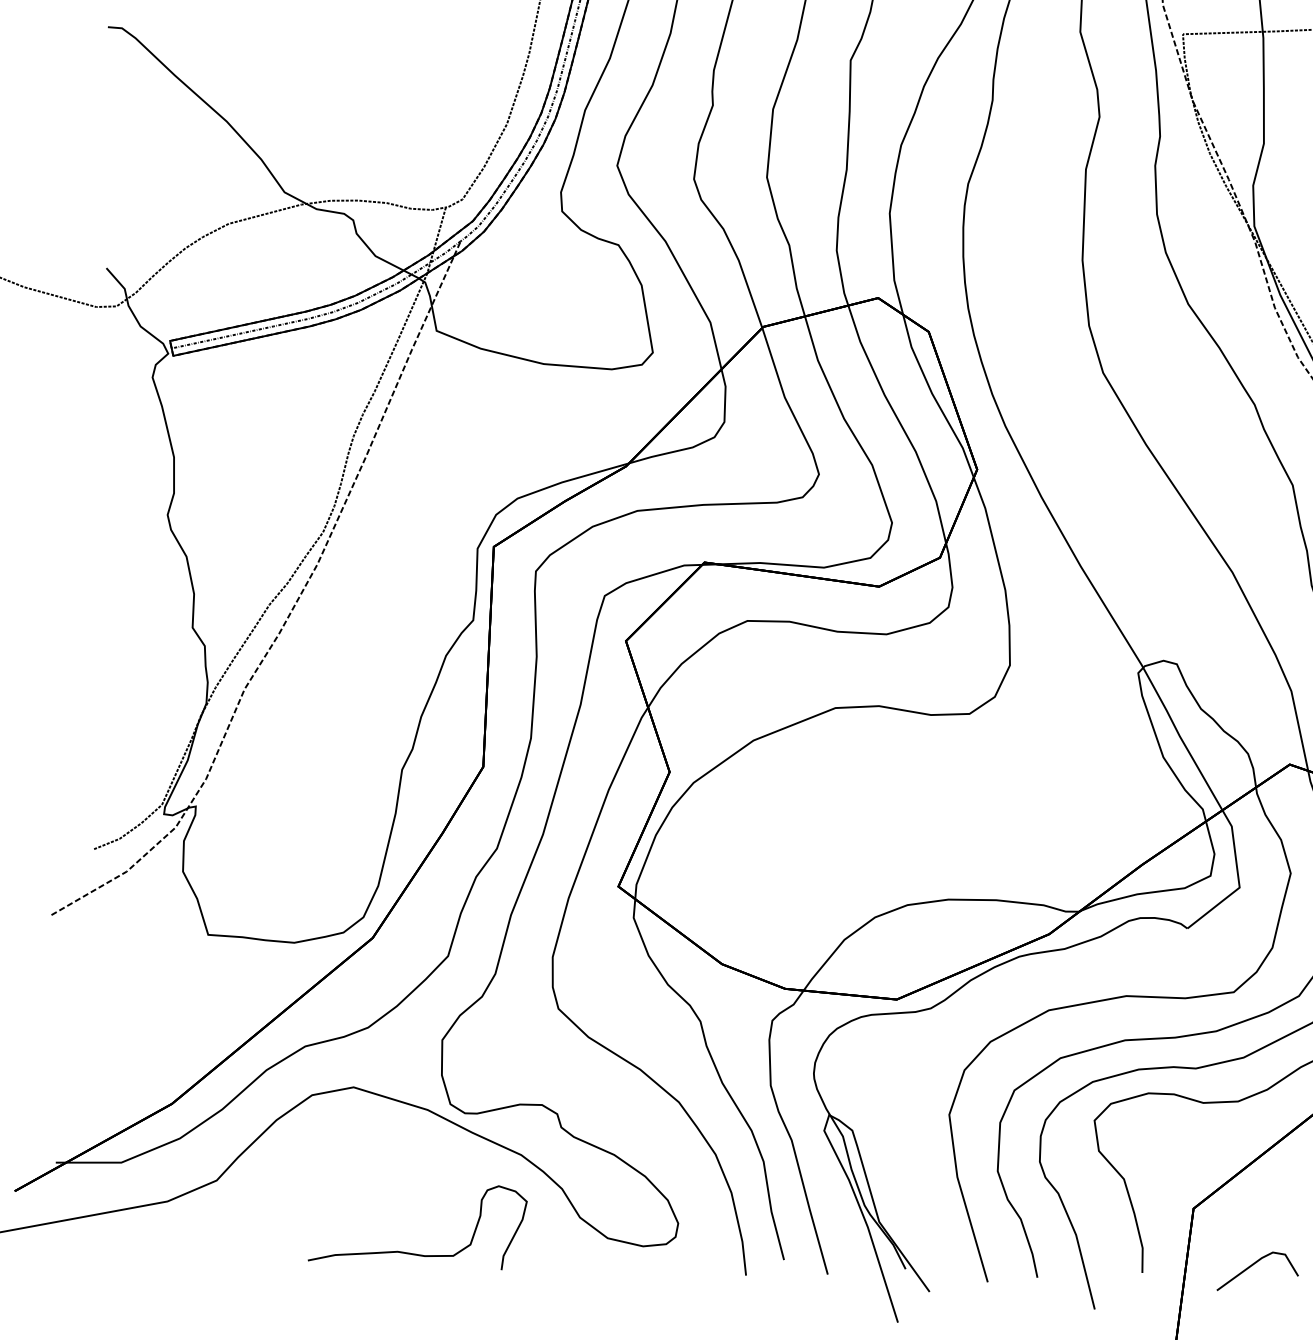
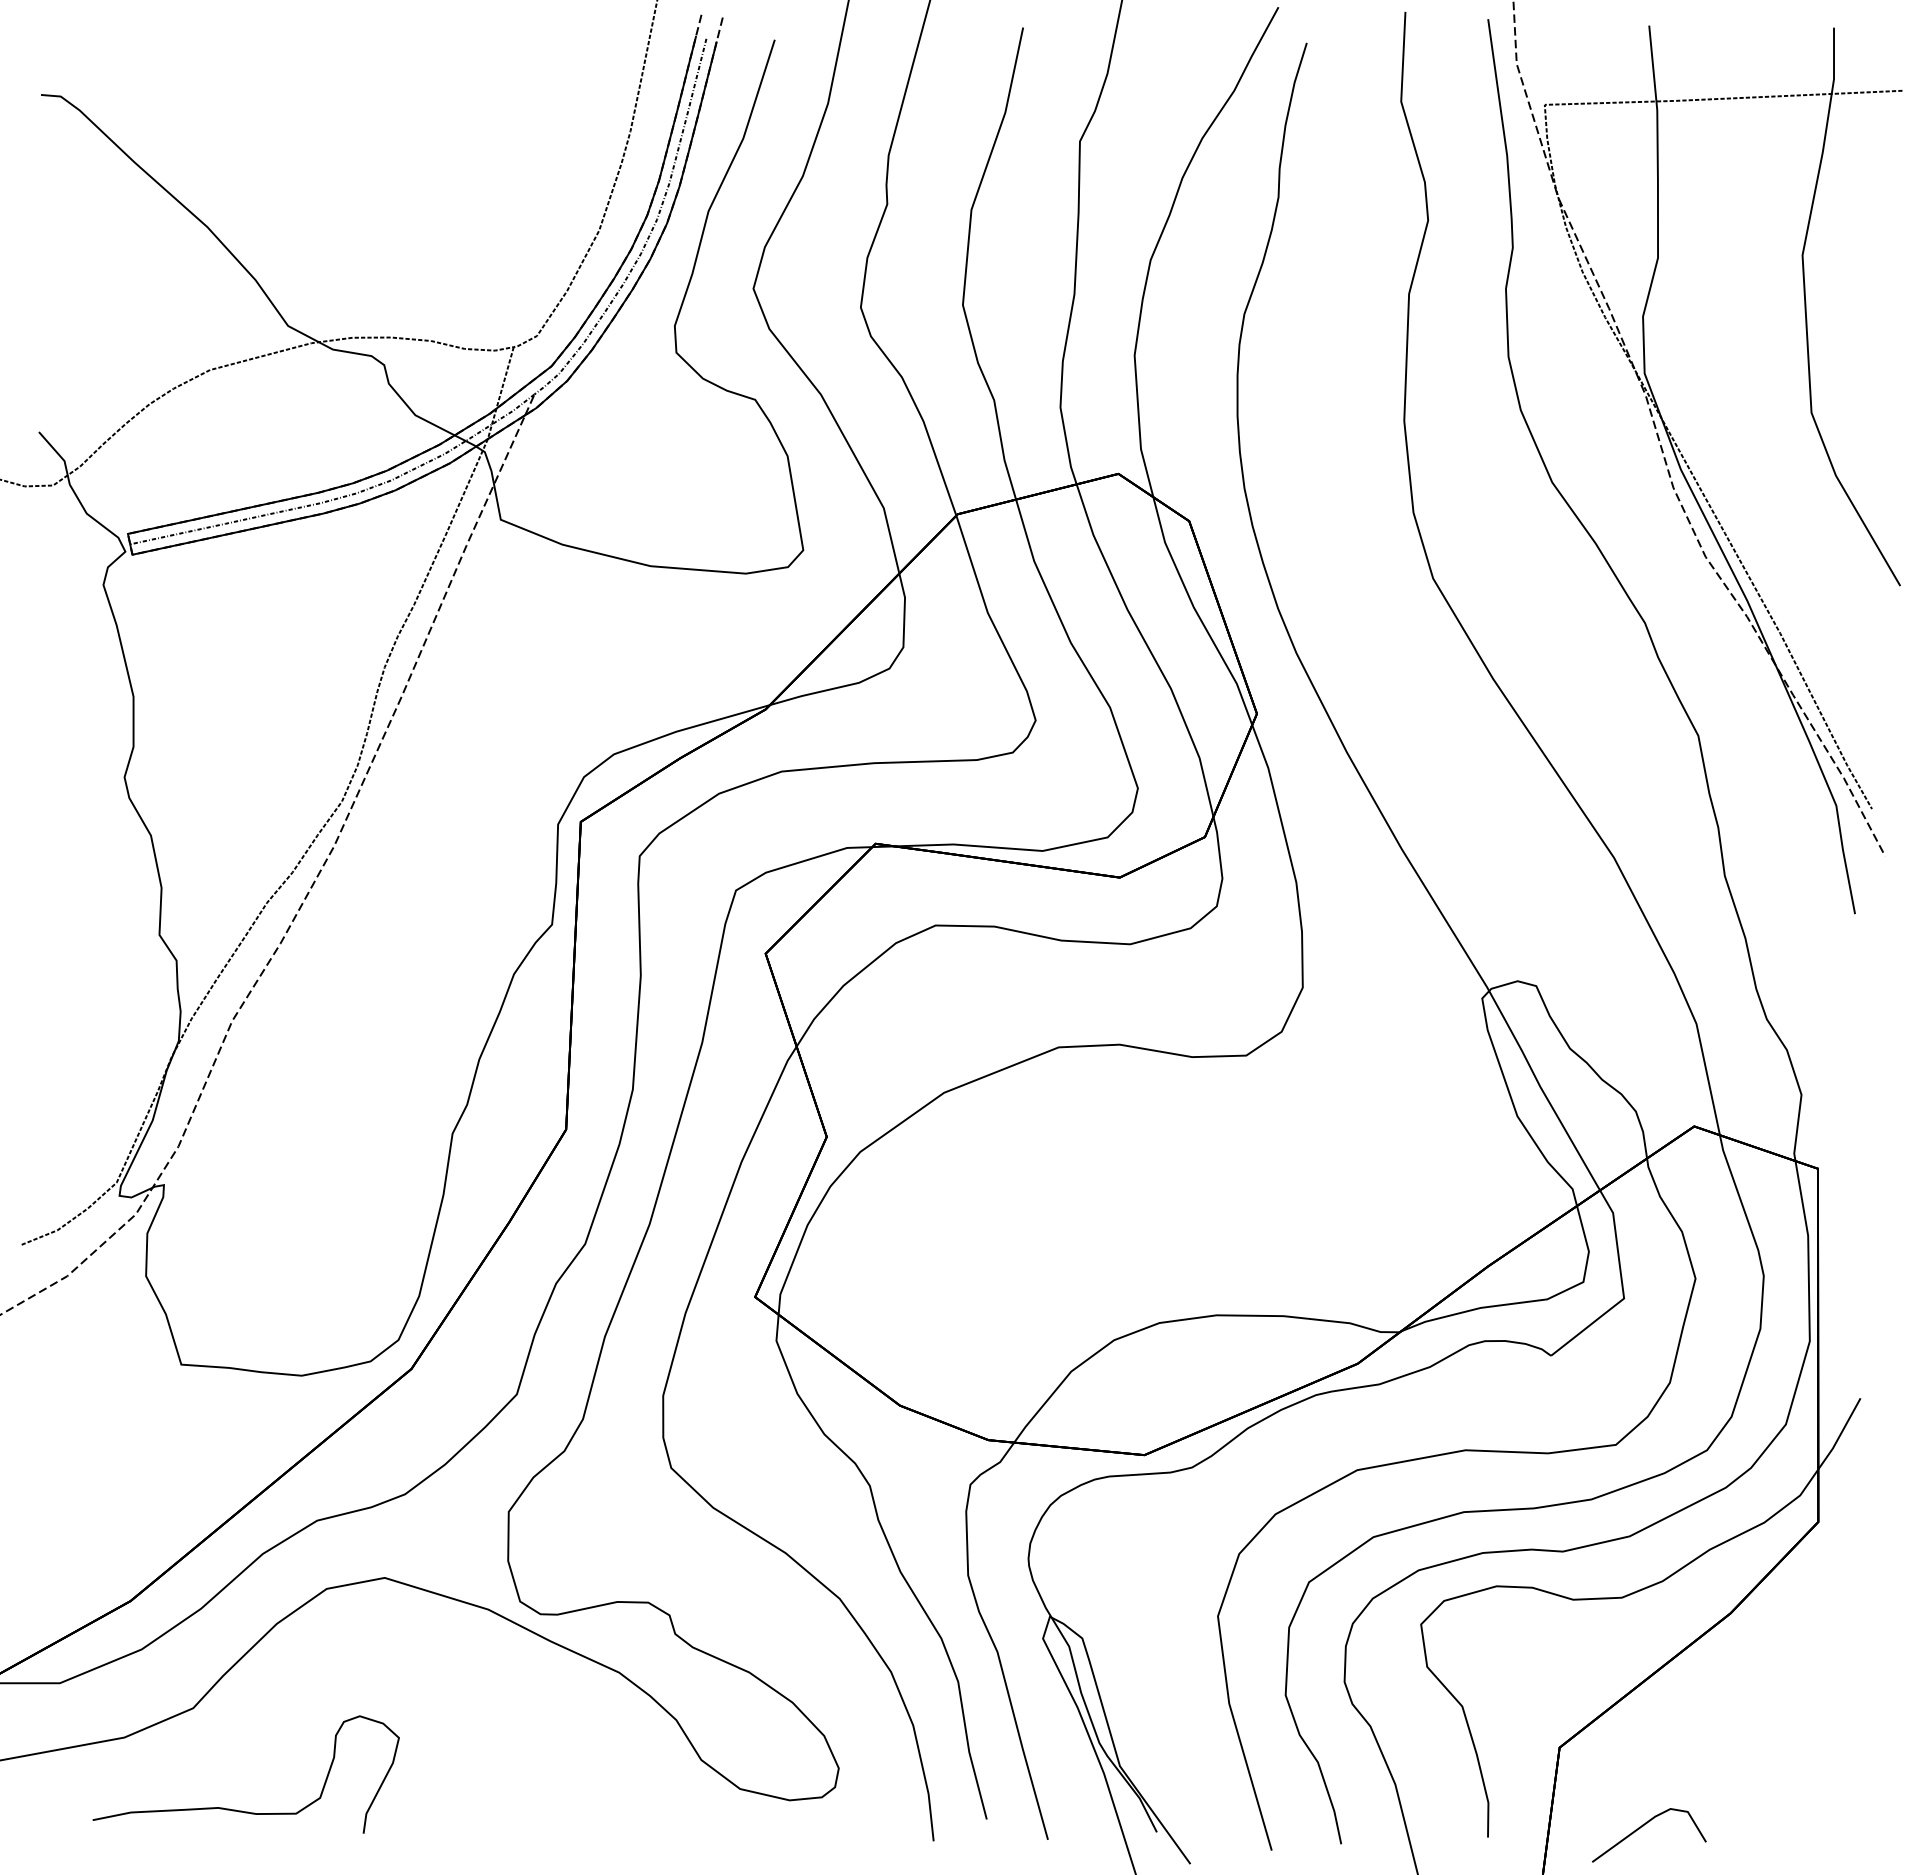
curve: (414, 1253) -> (242, 1810), moved

